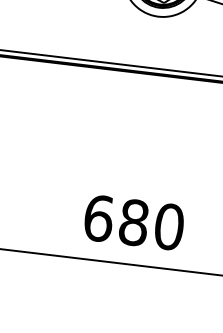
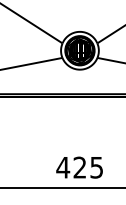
text: (132, 222) -> (79, 167), 680 -> 425

